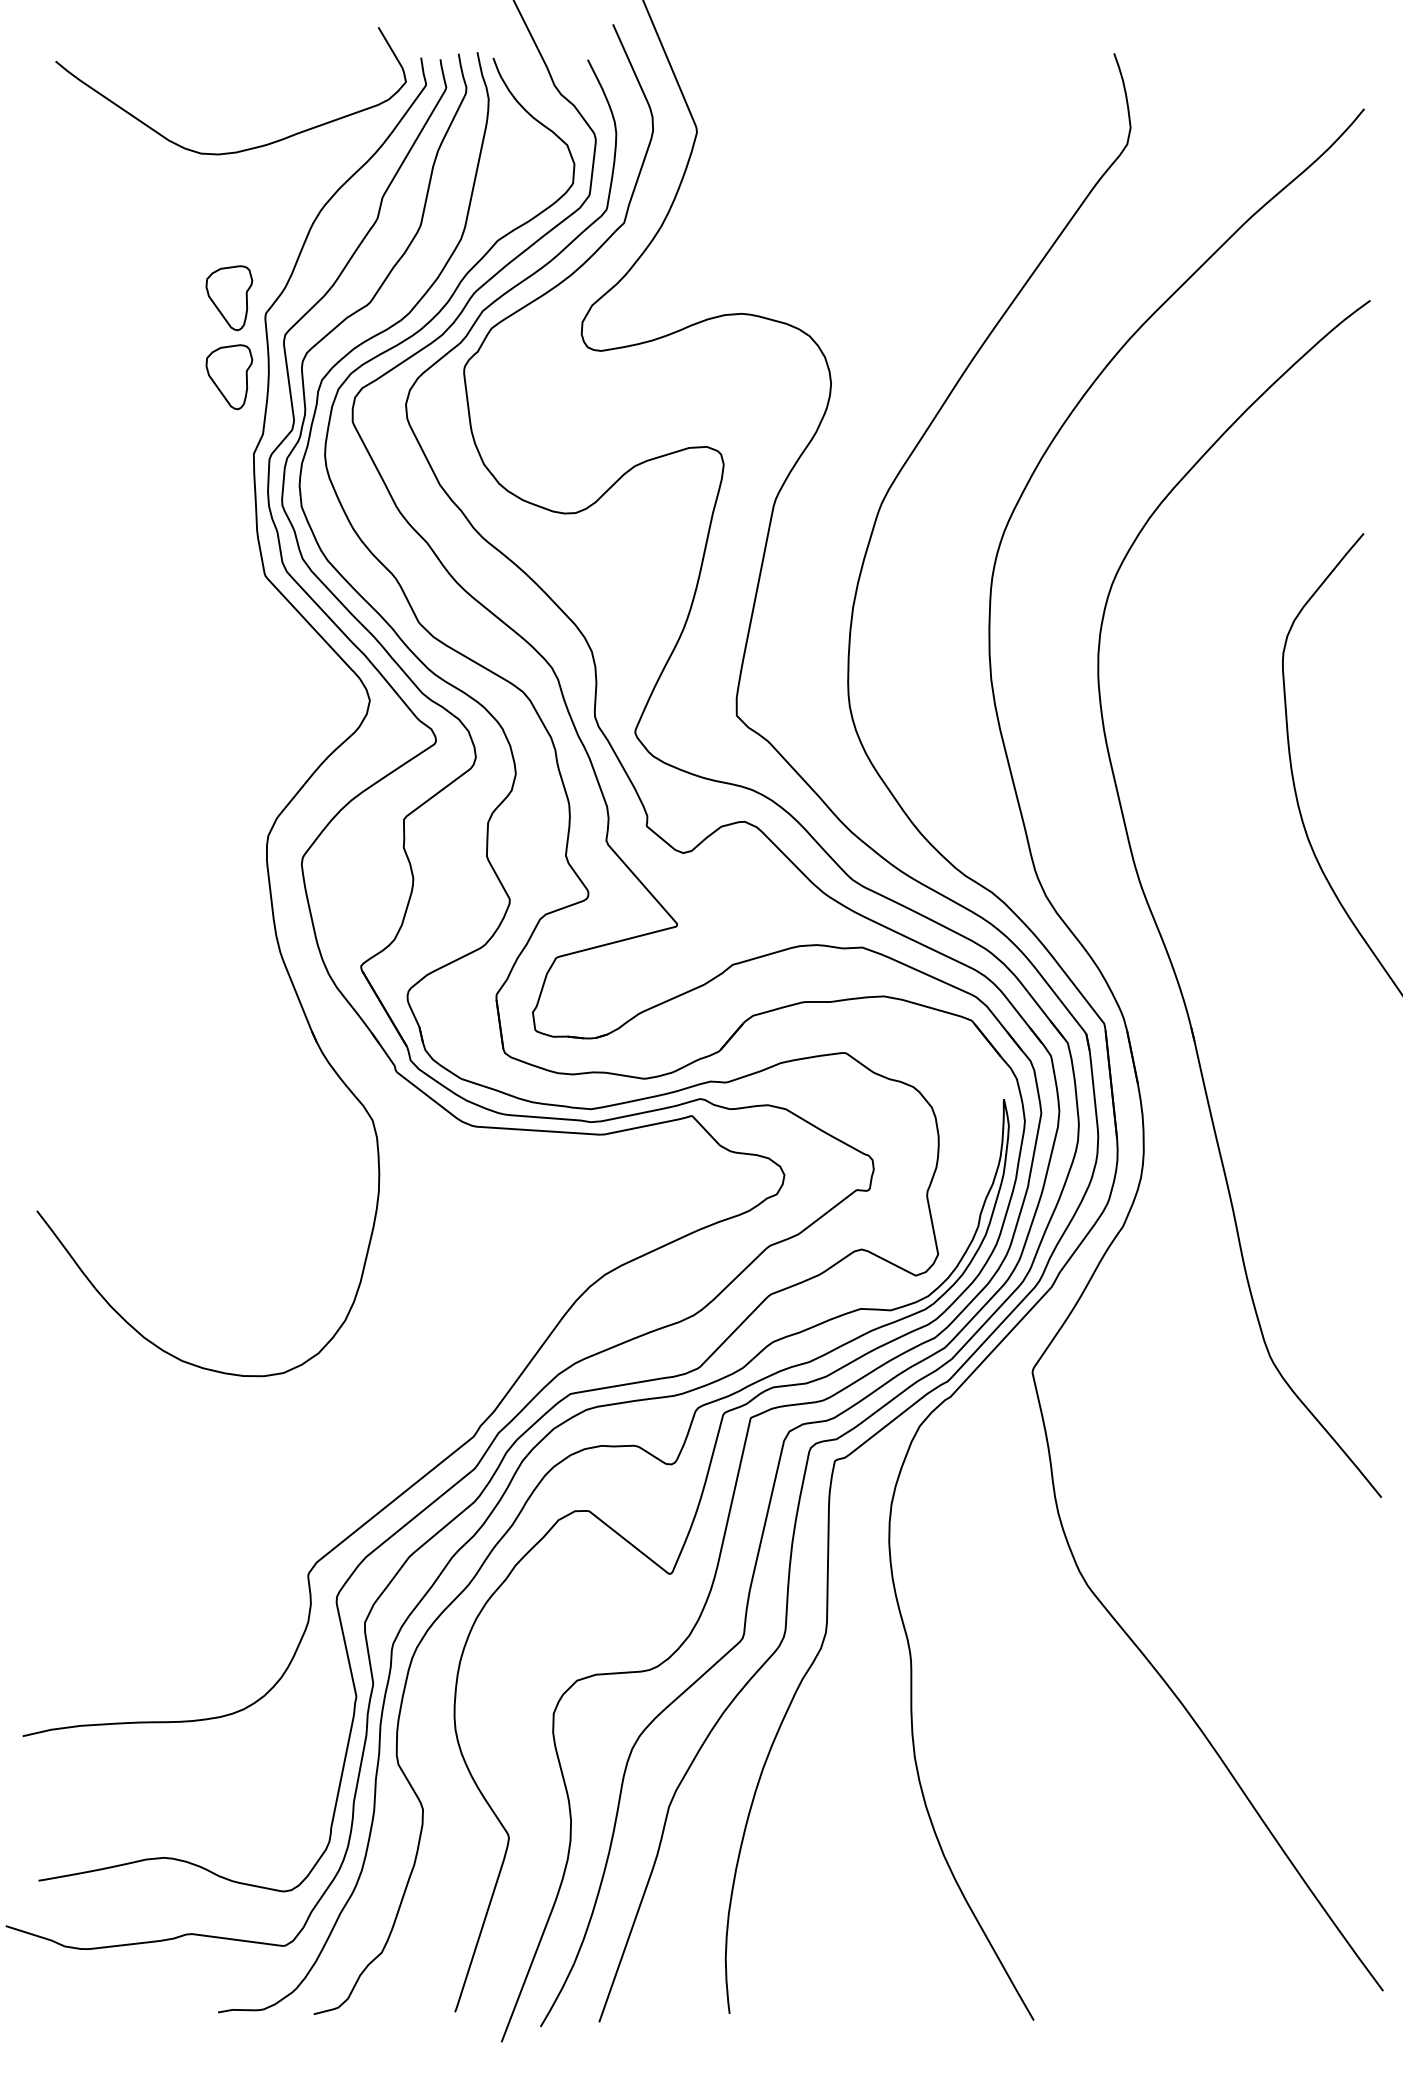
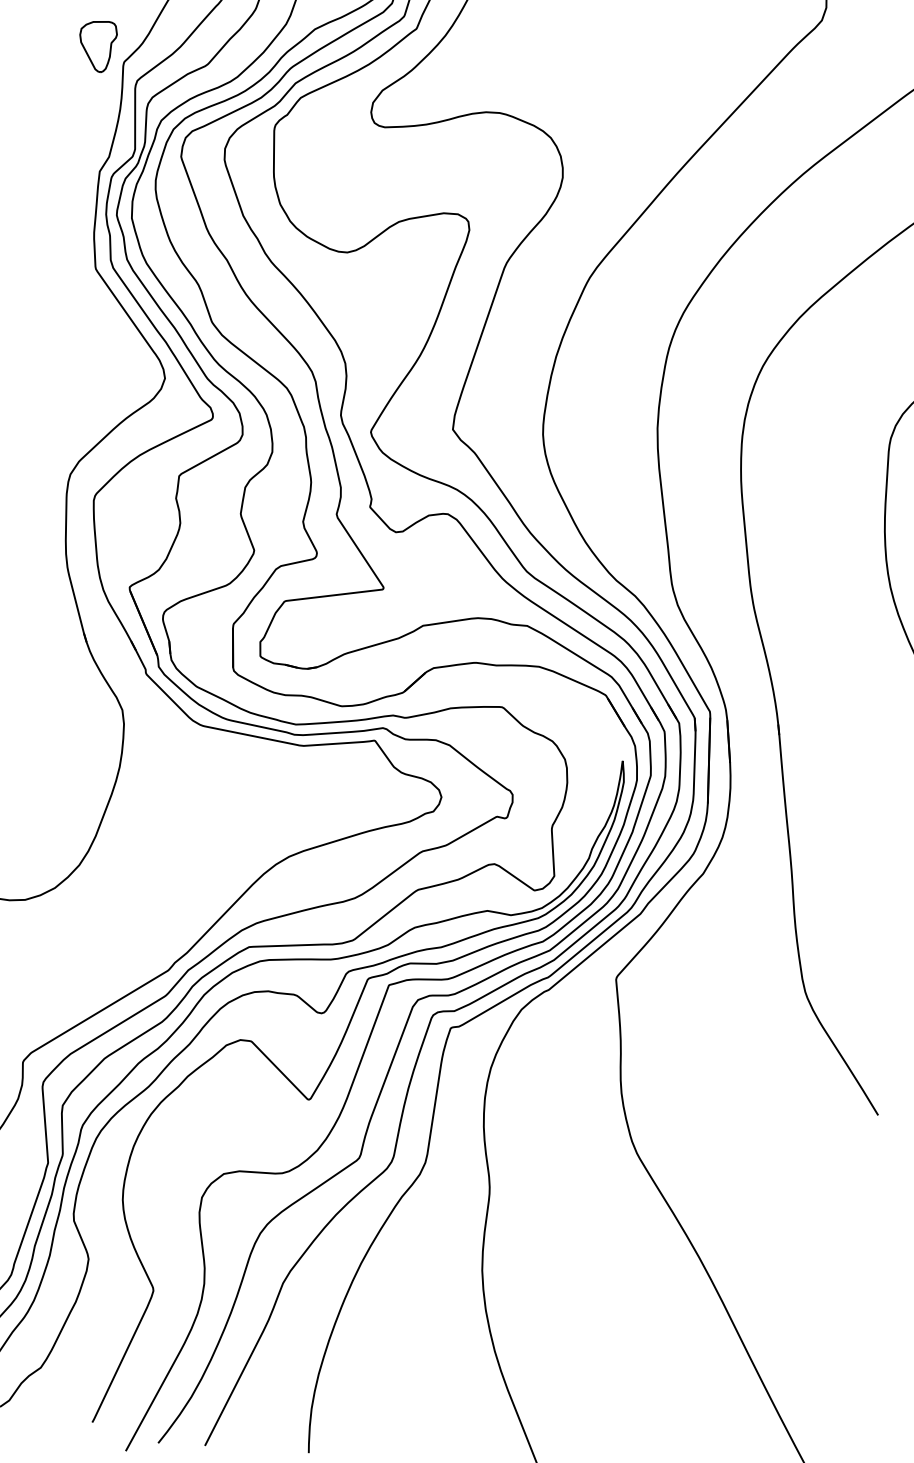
part: (229, 377) -> (88, 108), removed

